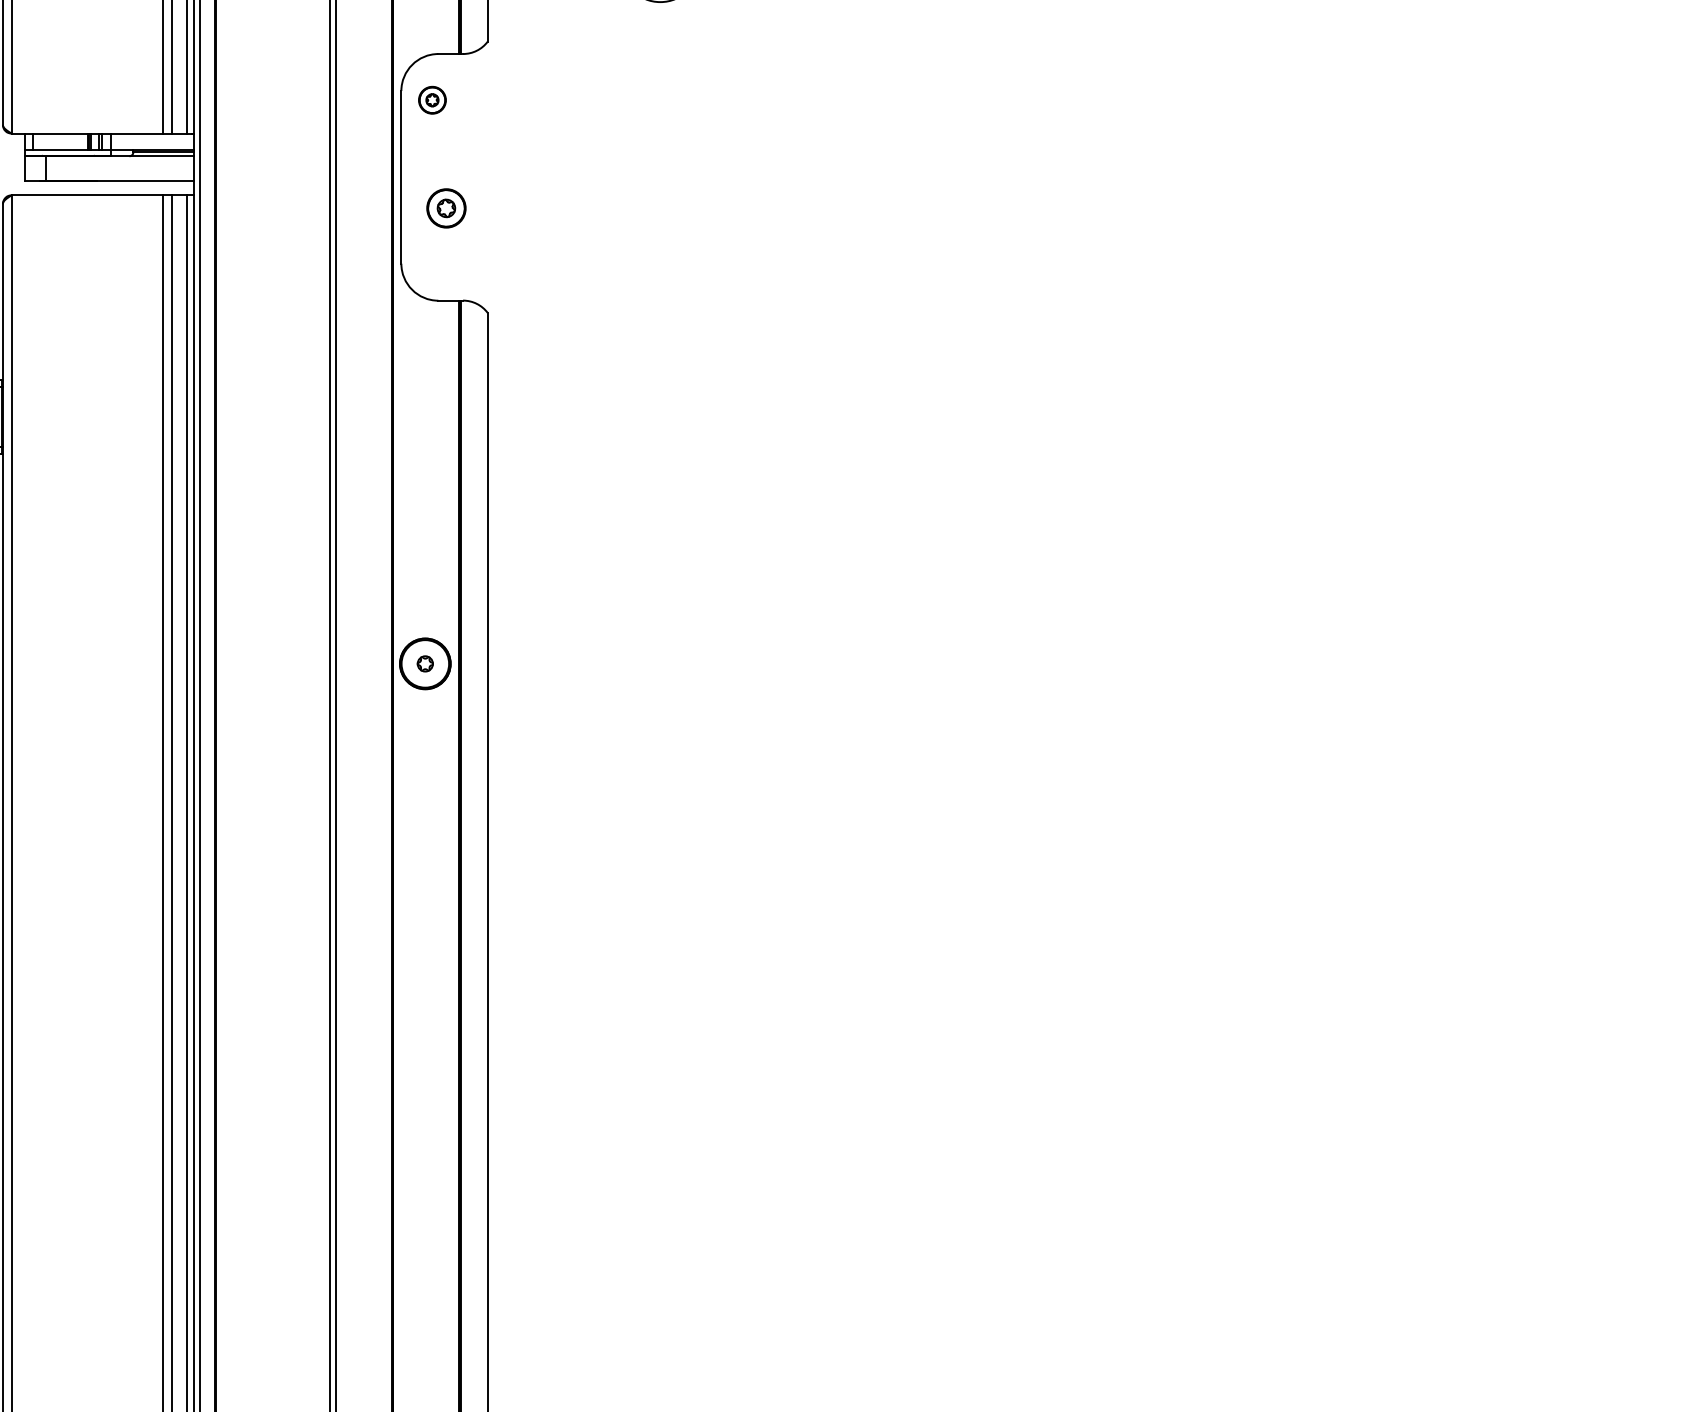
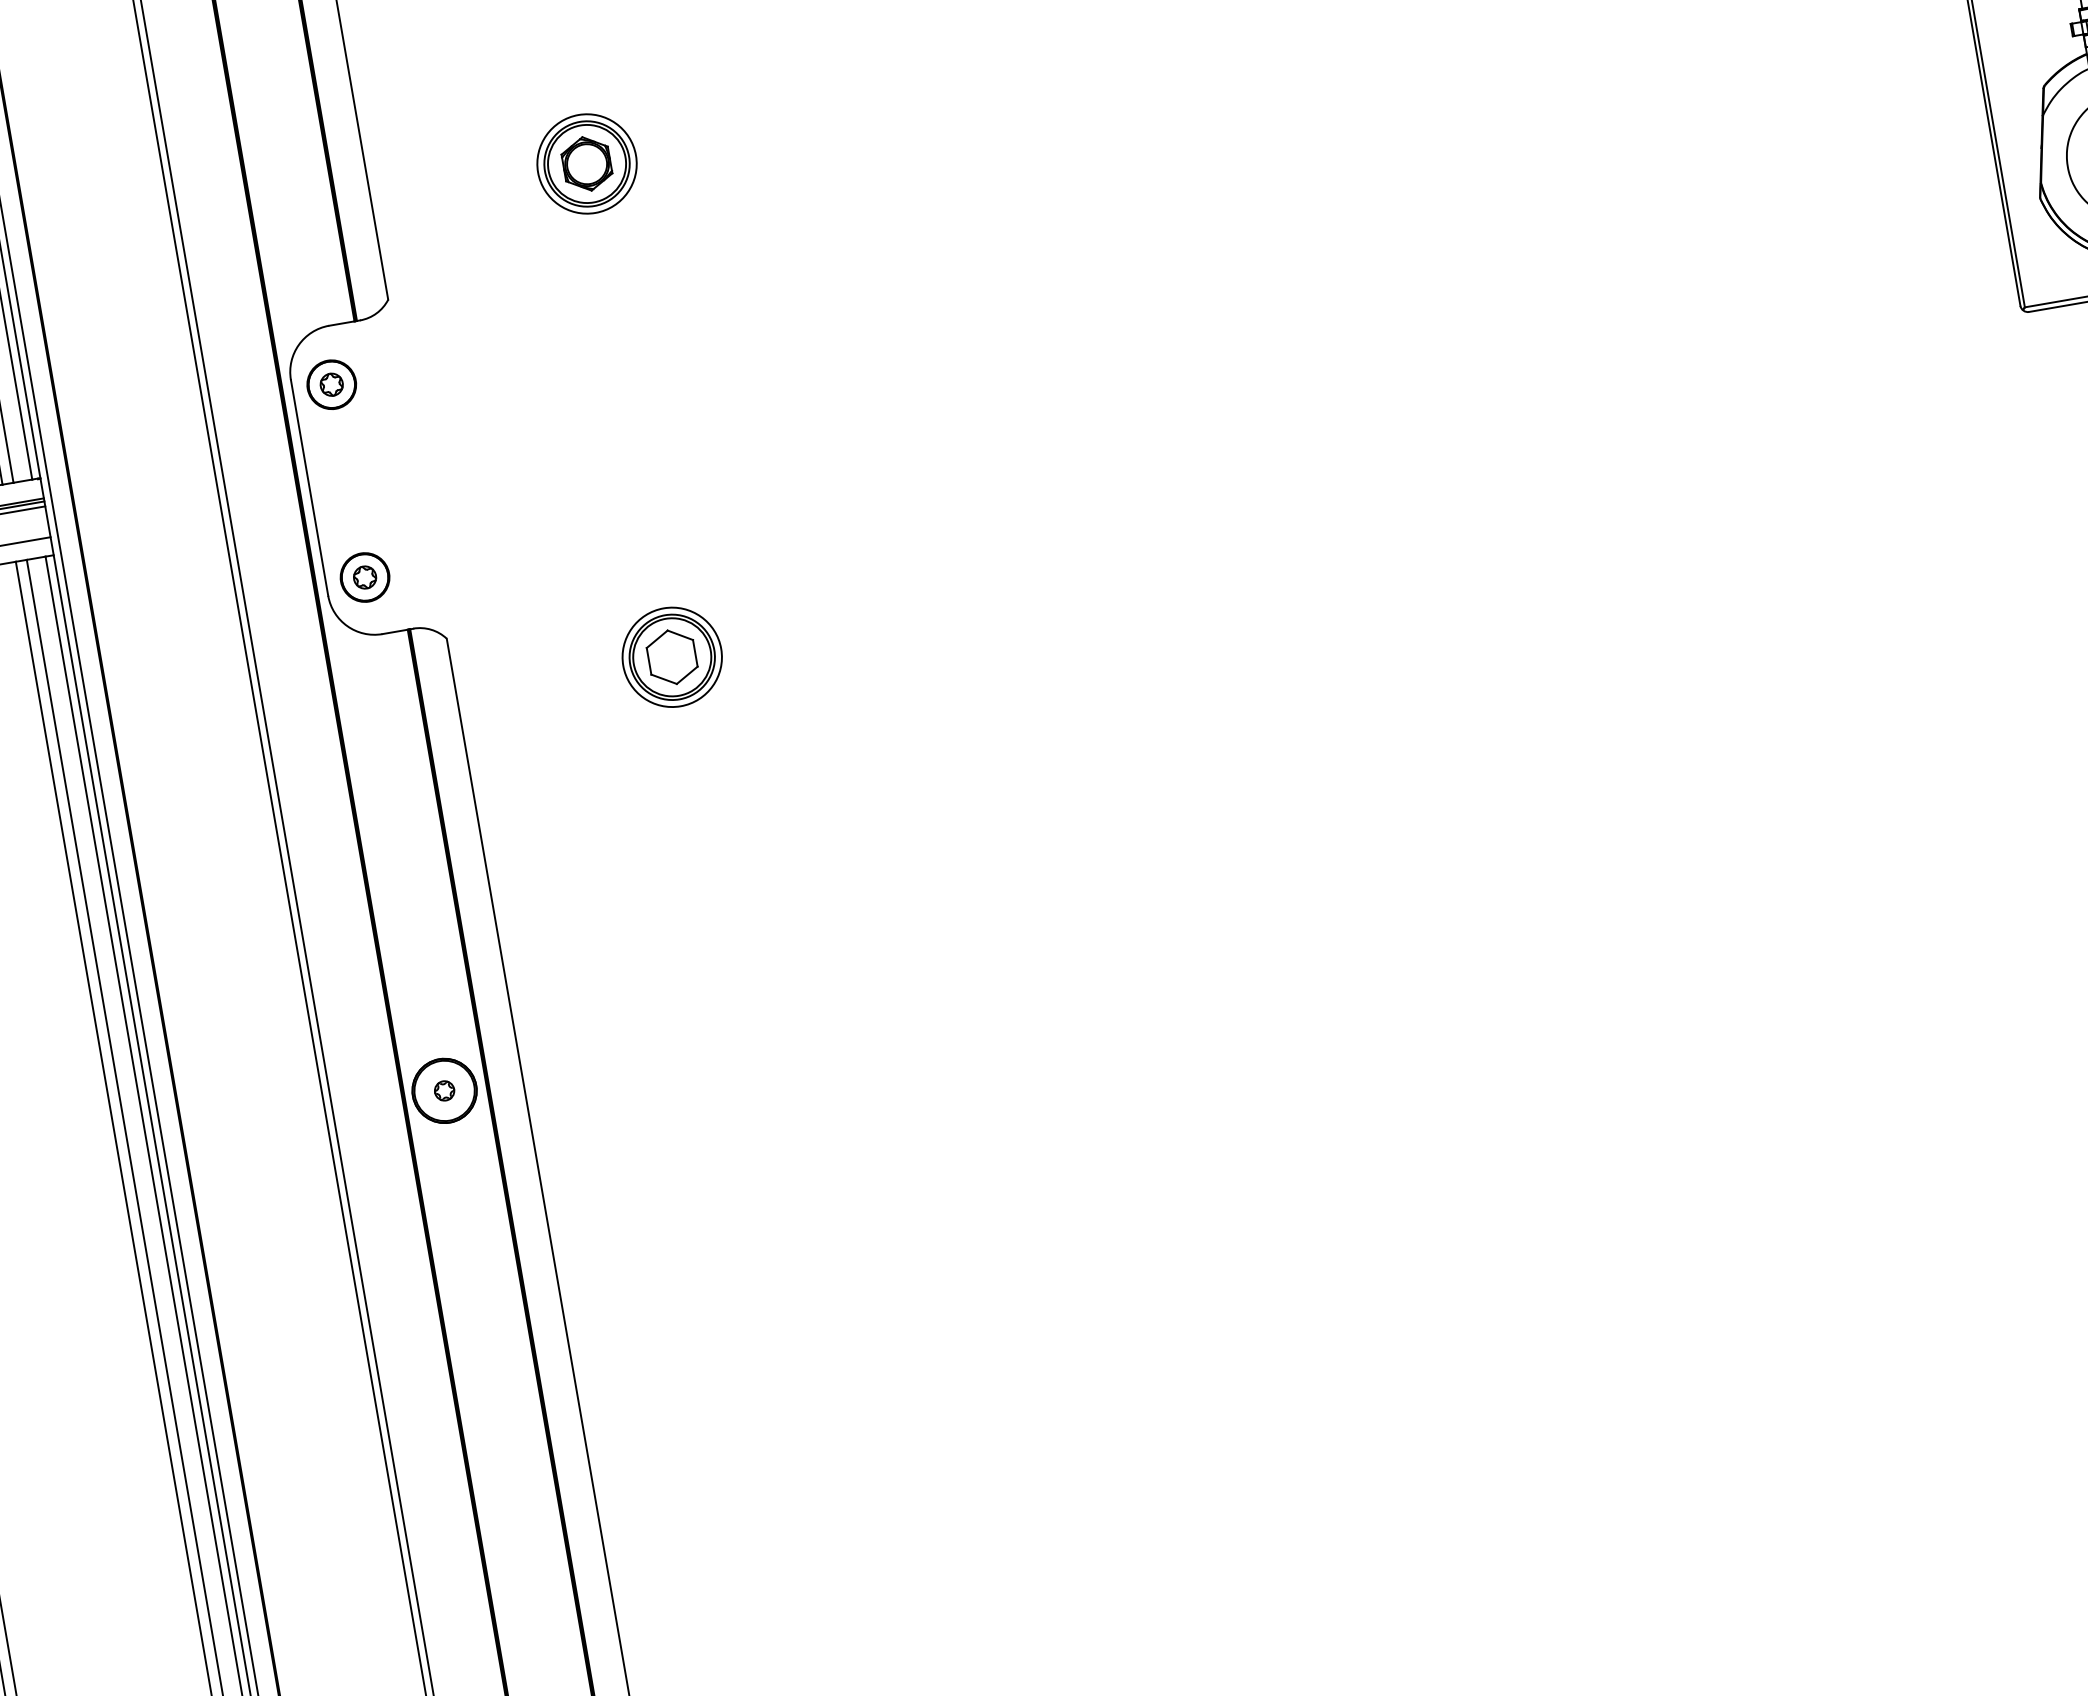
part: (432, 100) -> (331, 385), size x1.43
part: (446, 208) -> (365, 577), moved
part: (660, 357) -> (672, 657), added

